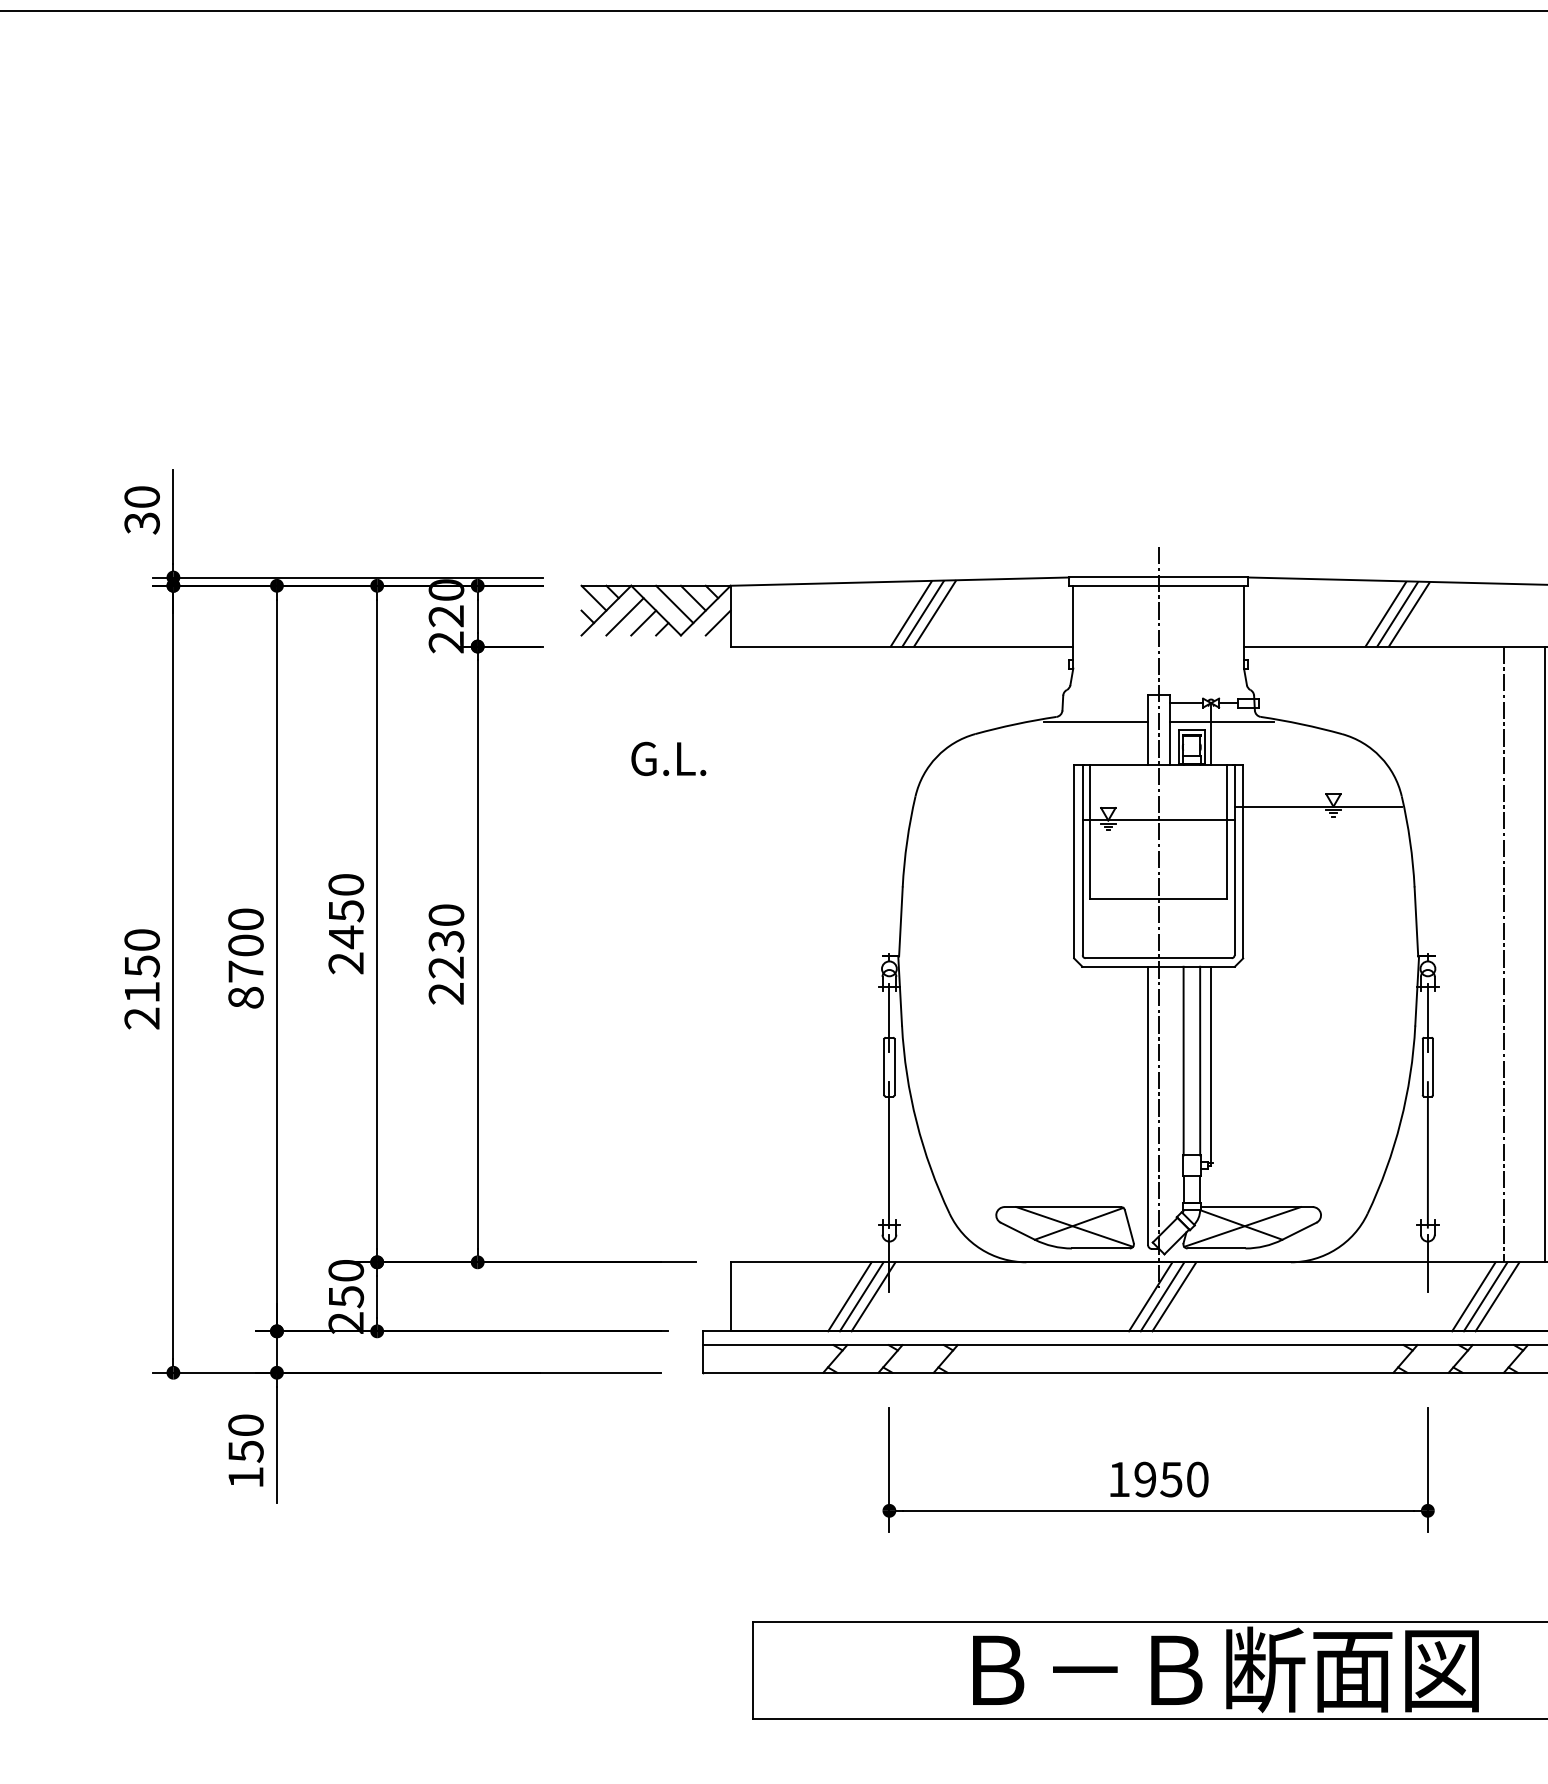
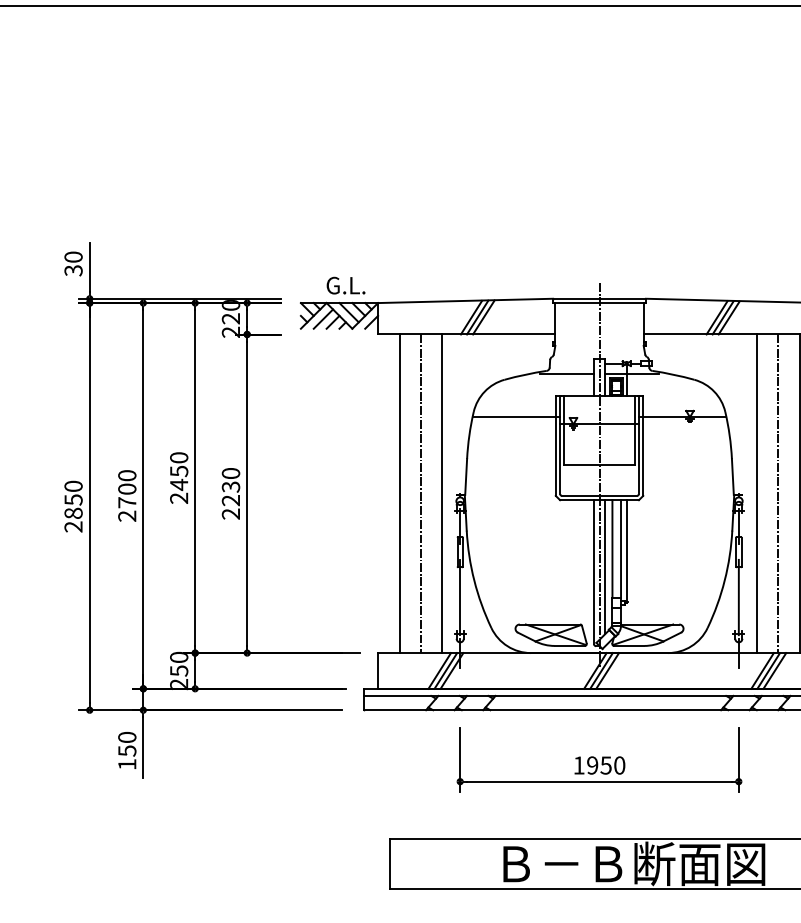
text: (667, 758) -> (345, 285), moved
line: (998, 806) -> (516, 417), added
line: (772, 953) -> (399, 493), added
line: (812, 953) -> (420, 493), added
line: (855, 953) -> (442, 493), added
line: (1462, 953) -> (756, 493), added
text: (142, 990) -> (73, 512), 2150 -> 2850
text: (246, 996) -> (127, 515), 8700 -> 2700
line: (1170, 1096) -> (605, 567), added

